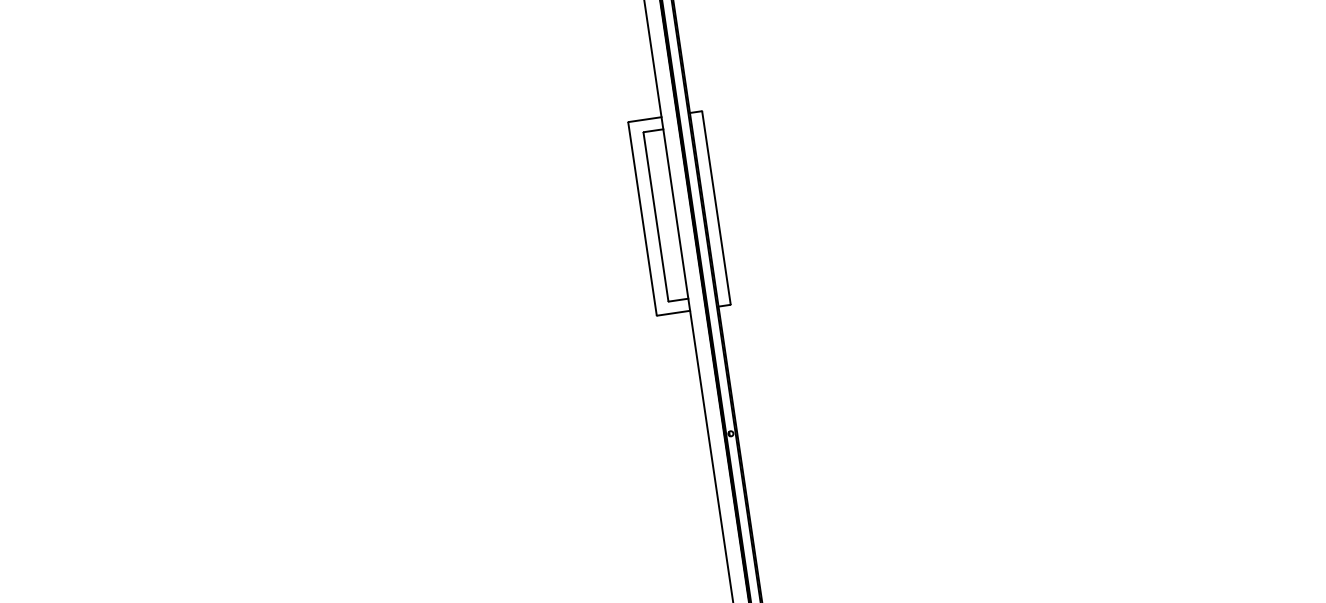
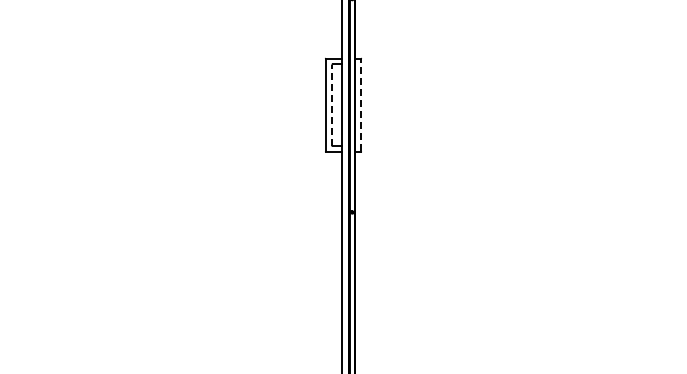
line: (716, 206) -> (361, 104), solid -> dashed
line: (656, 215) -> (332, 104), solid -> dashed

